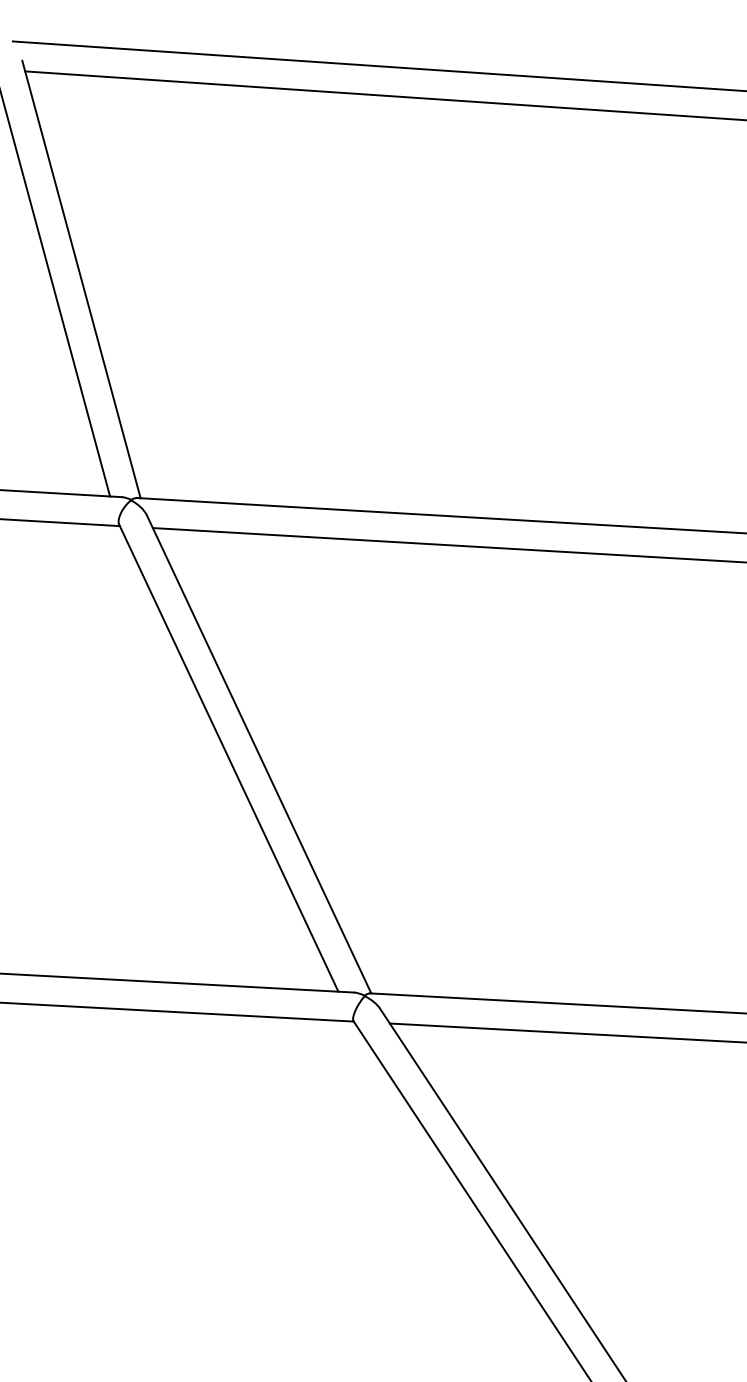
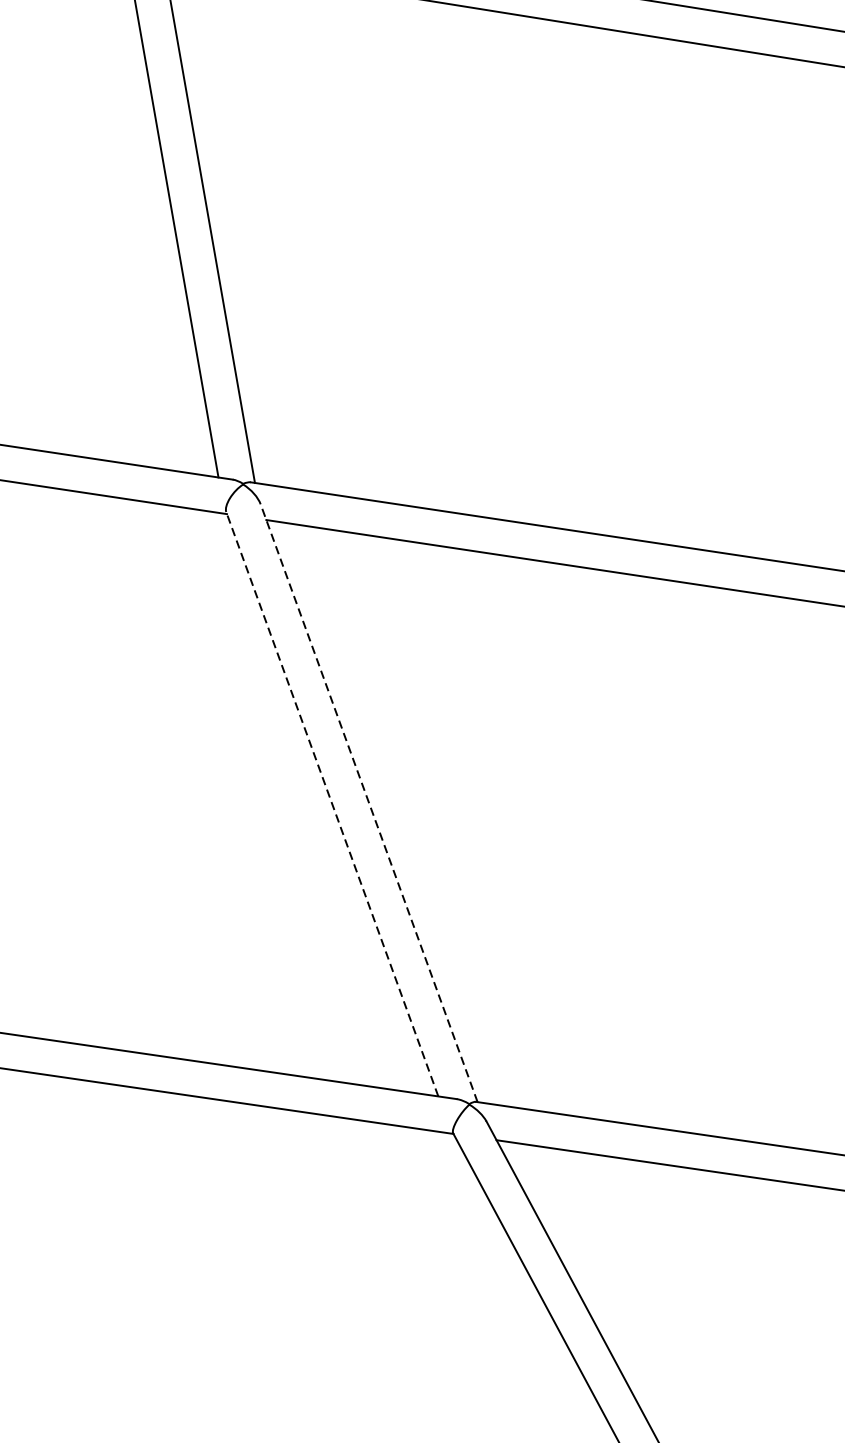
line: (258, 754) -> (368, 803), solid -> dashed
line: (228, 757) -> (332, 803), solid -> dashed

